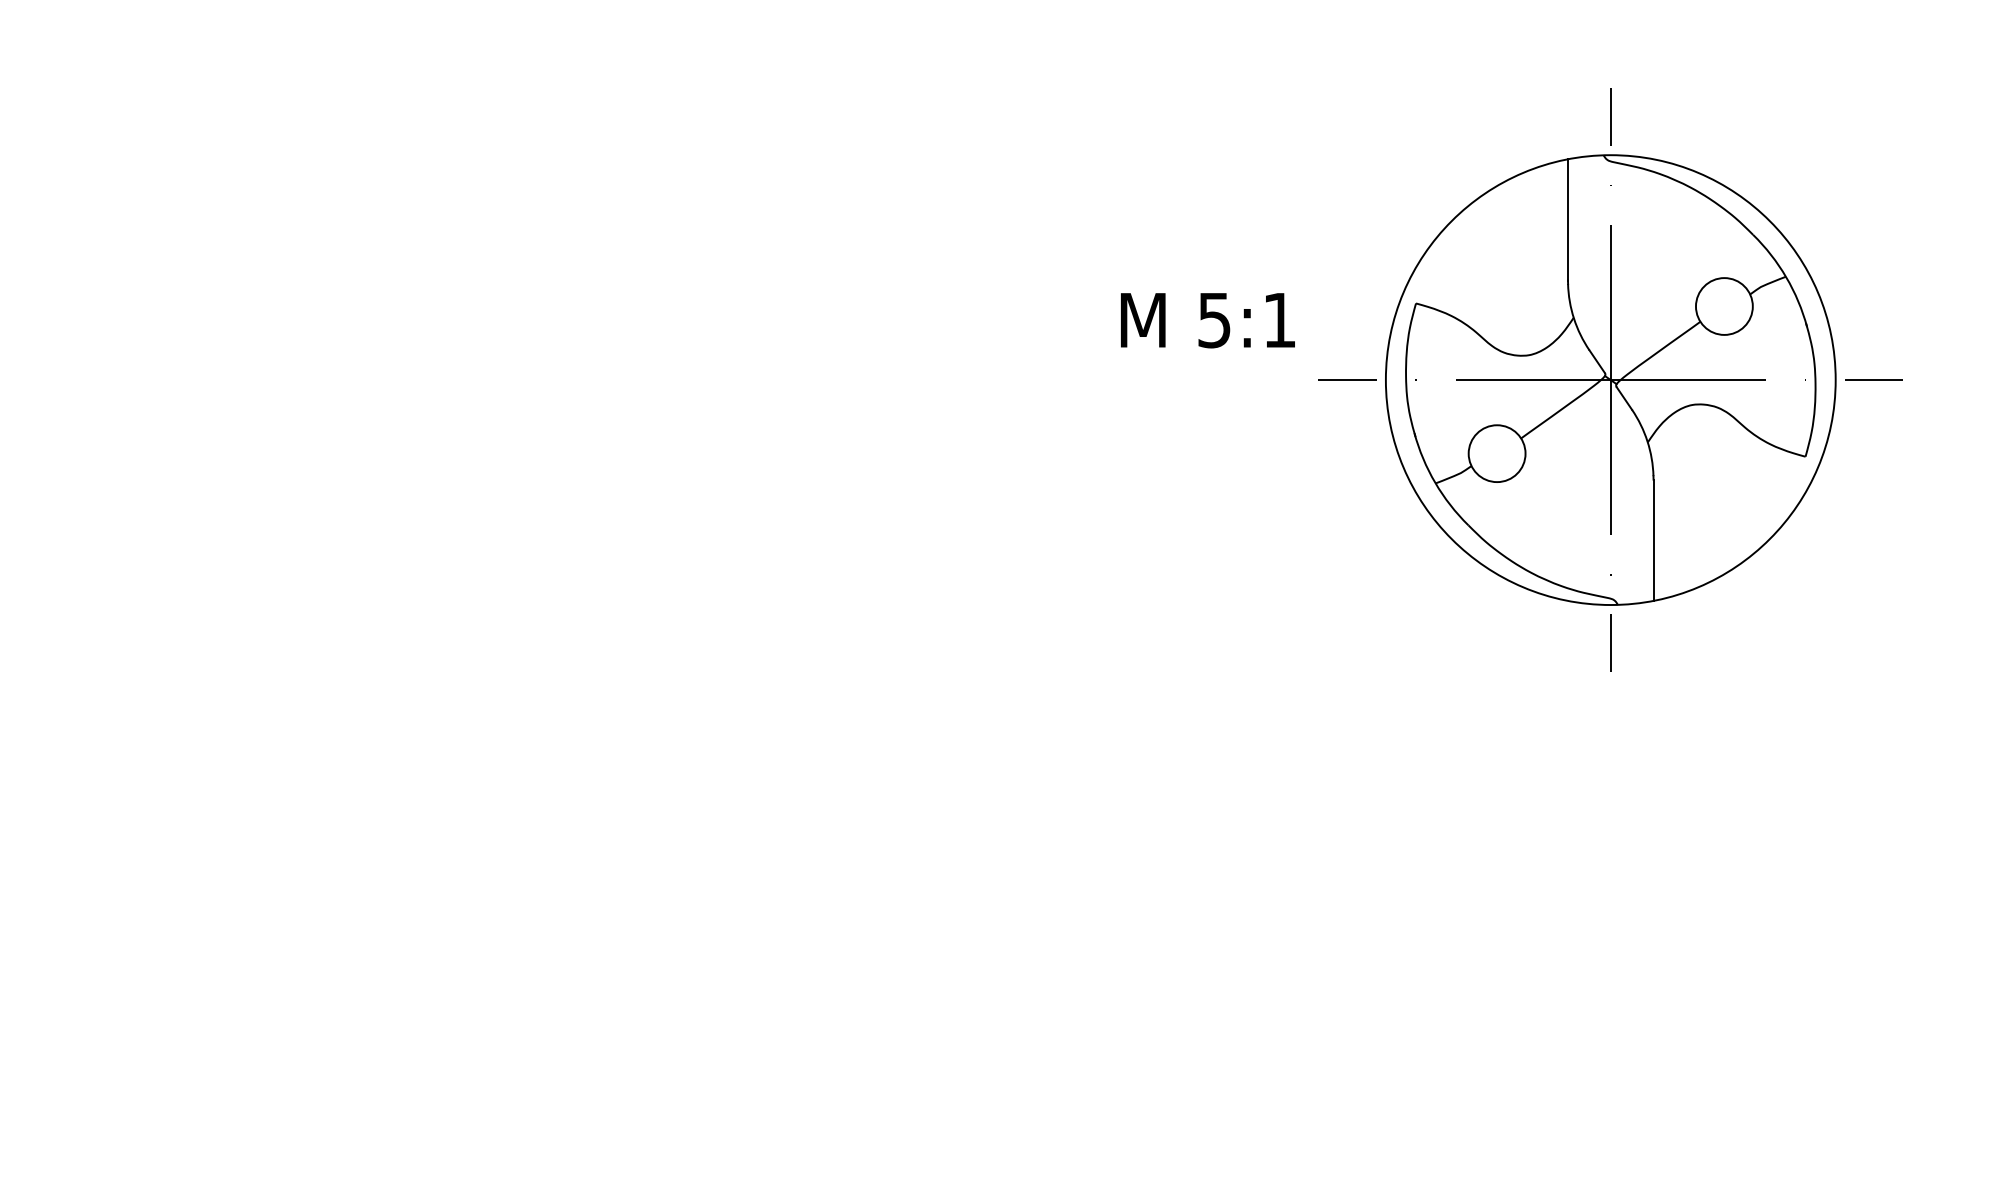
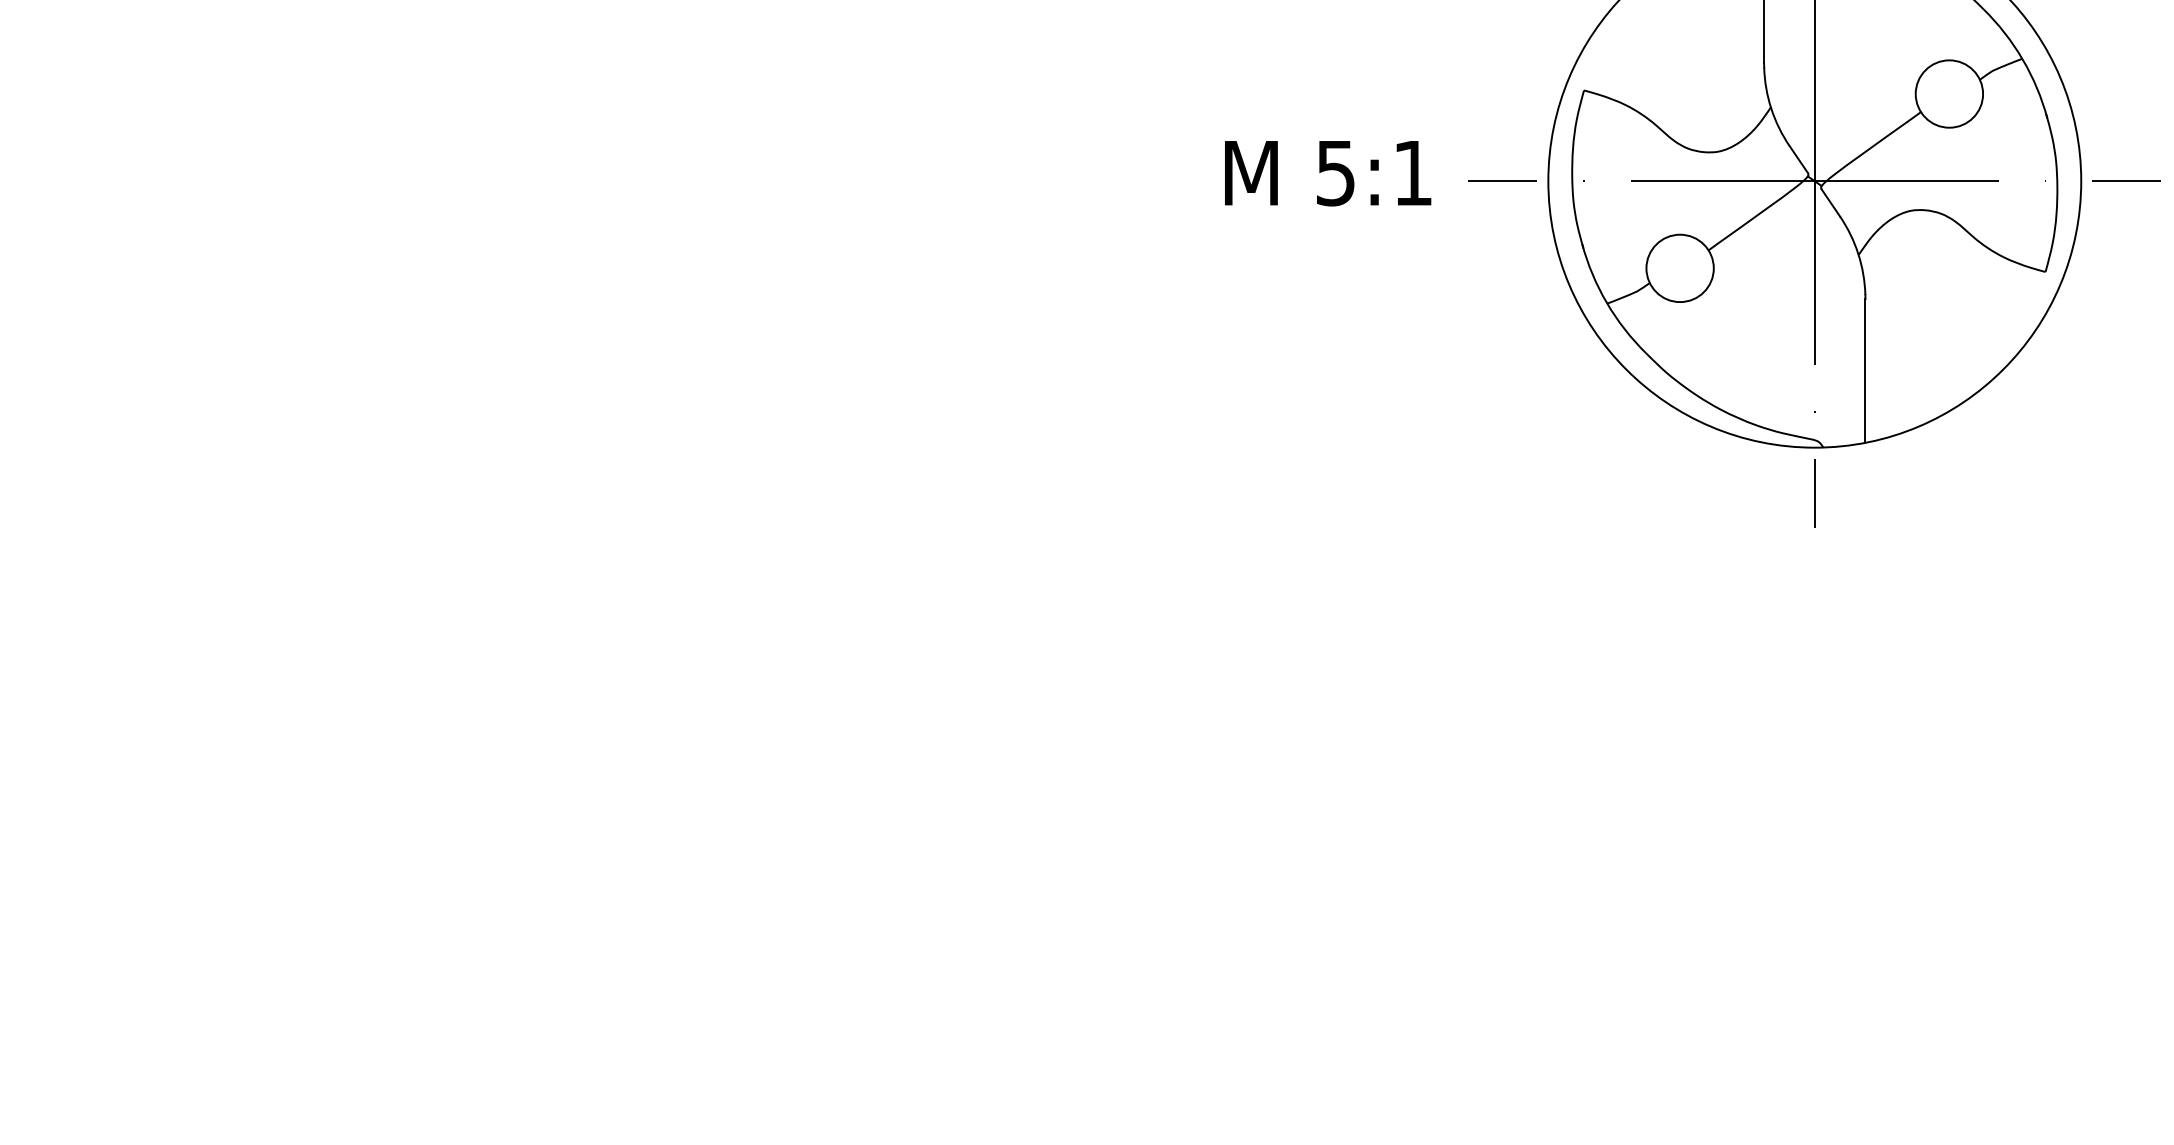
text: (1207, 320) -> (1327, 173), moved

